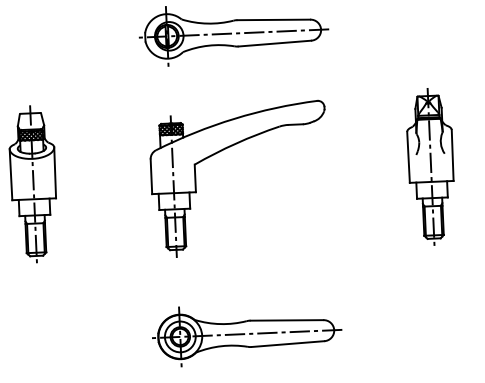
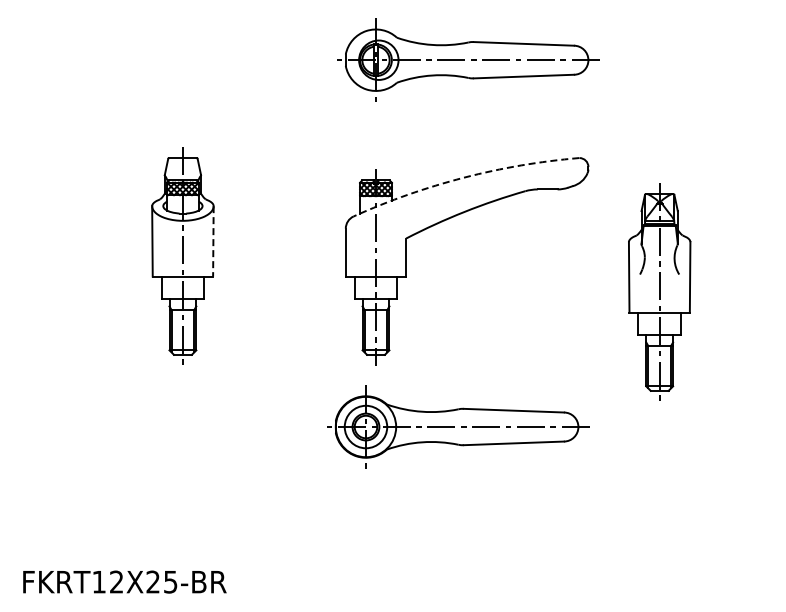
arc: (234, 118) -> (463, 177), solid -> dashed
part: (430, 166) -> (659, 291), moved
line: (55, 172) -> (213, 241), solid -> dashed
part: (247, 333) -> (458, 426), moved

